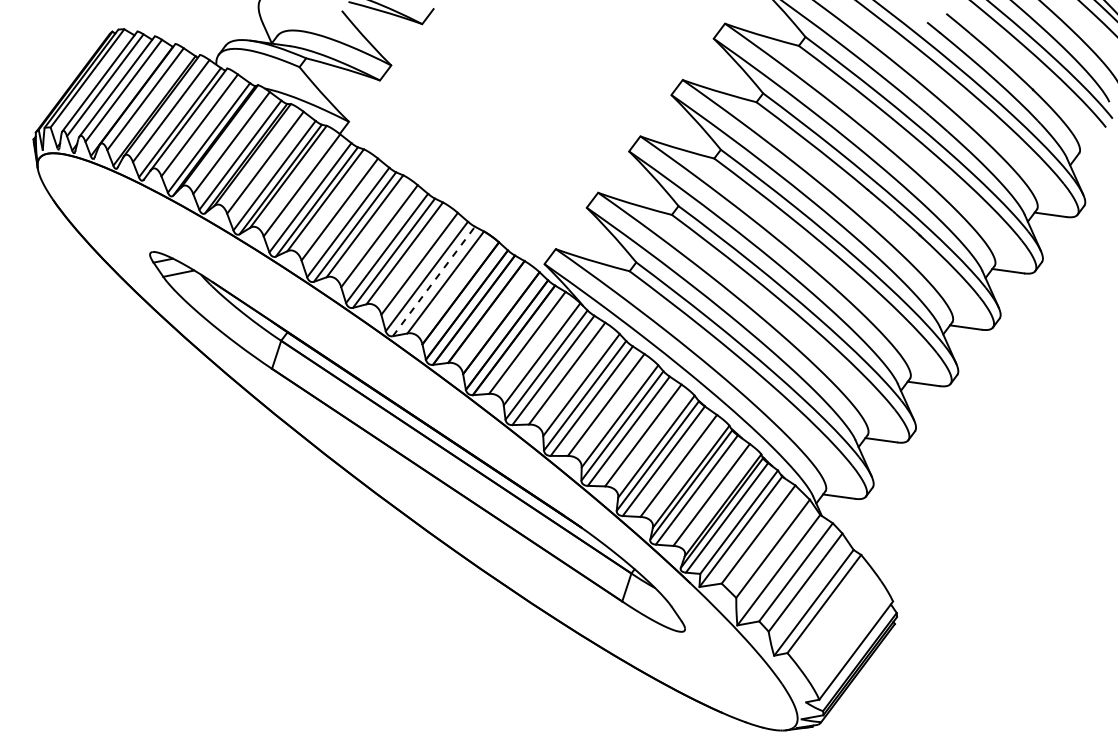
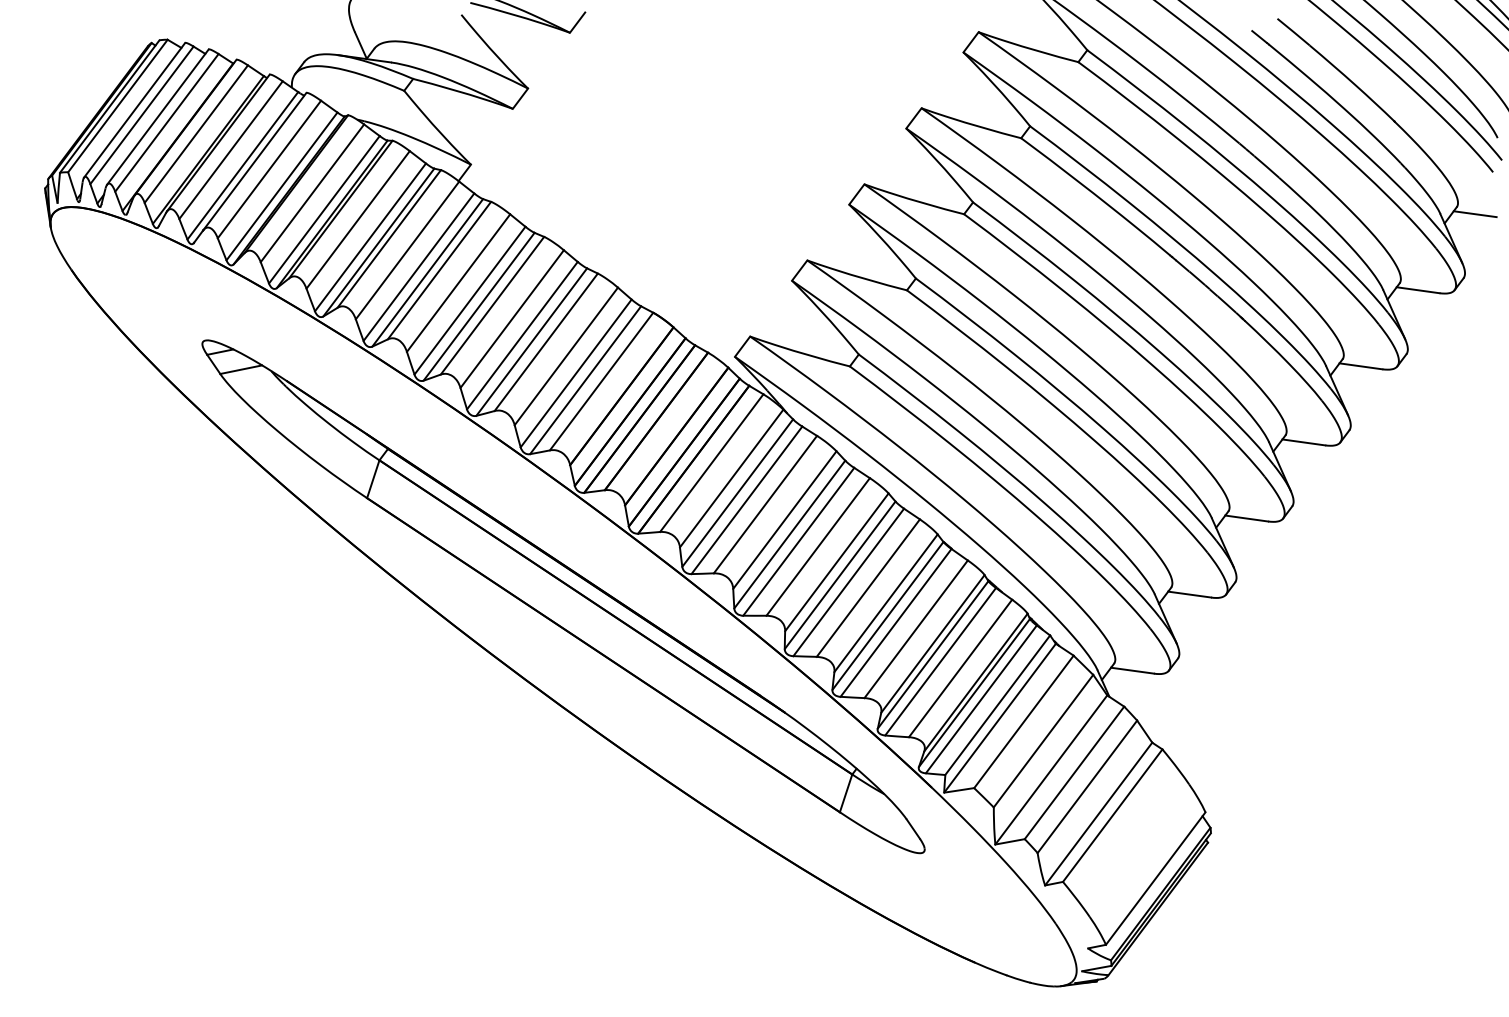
line: (1092, 158) -> (1474, 214), added
line: (433, 280) -> (585, 379), dashed -> solid

